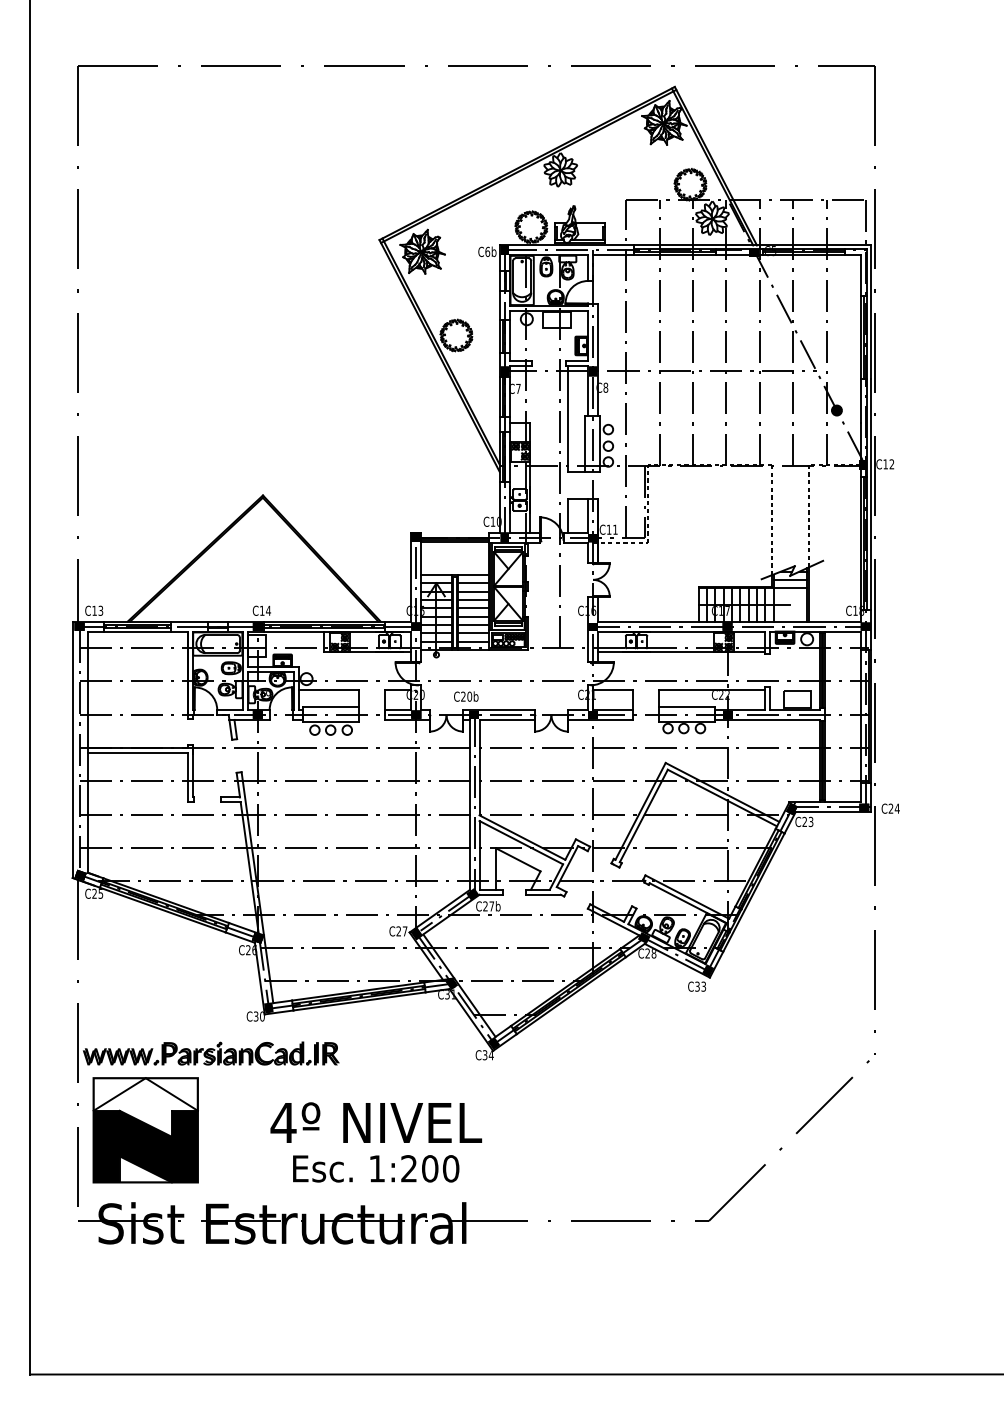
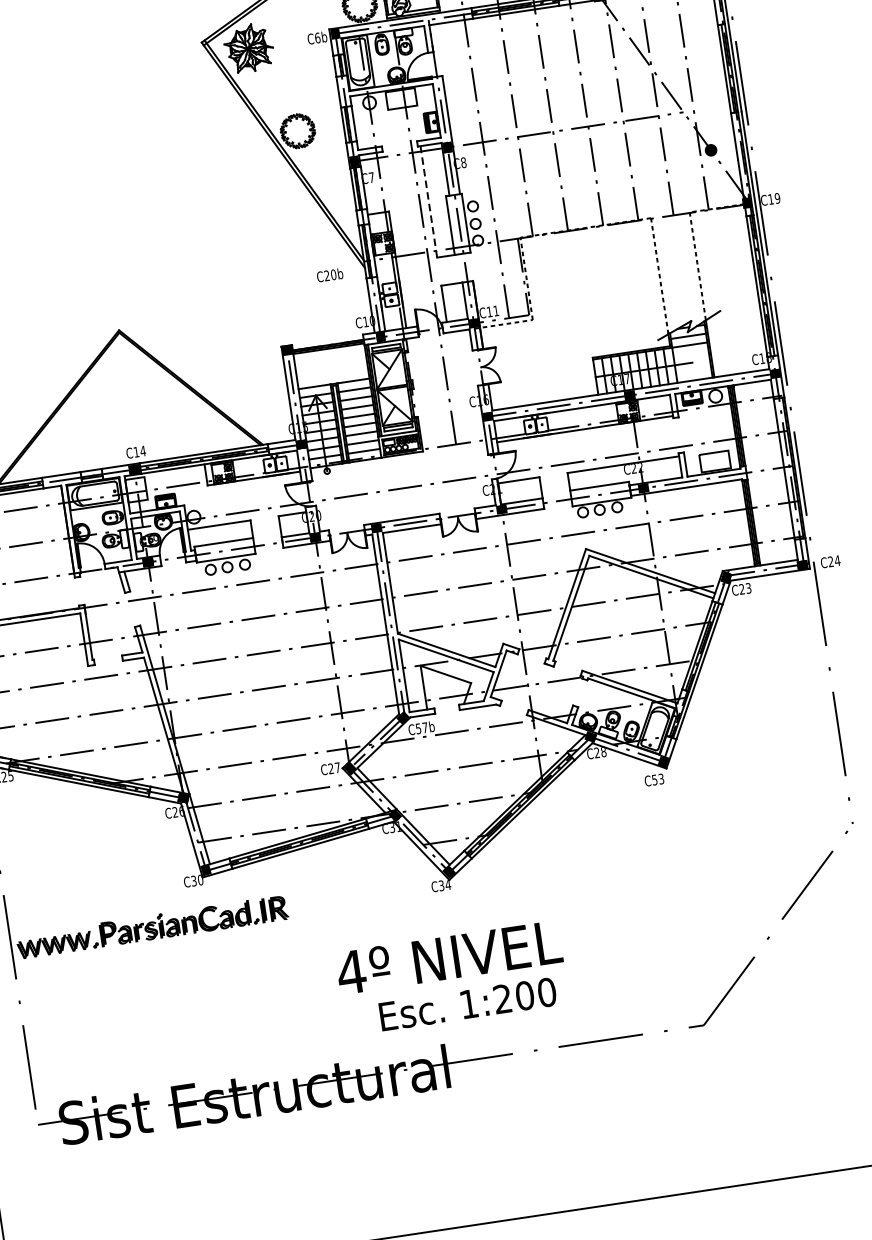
line: (568, 419) -> (429, 202), solid -> dashed
text: (891, 464) -> (777, 198), C12 -> C19
text: (466, 696) -> (330, 275), moved
text: (485, 906) -> (418, 728), C27b -> C57b
text: (697, 985) -> (654, 778), C33 -> C53
text: (376, 1122) -> (449, 957), moved
part: (145, 1130) -> (95, 1018), removed
text: (376, 1168) -> (468, 1003), moved

